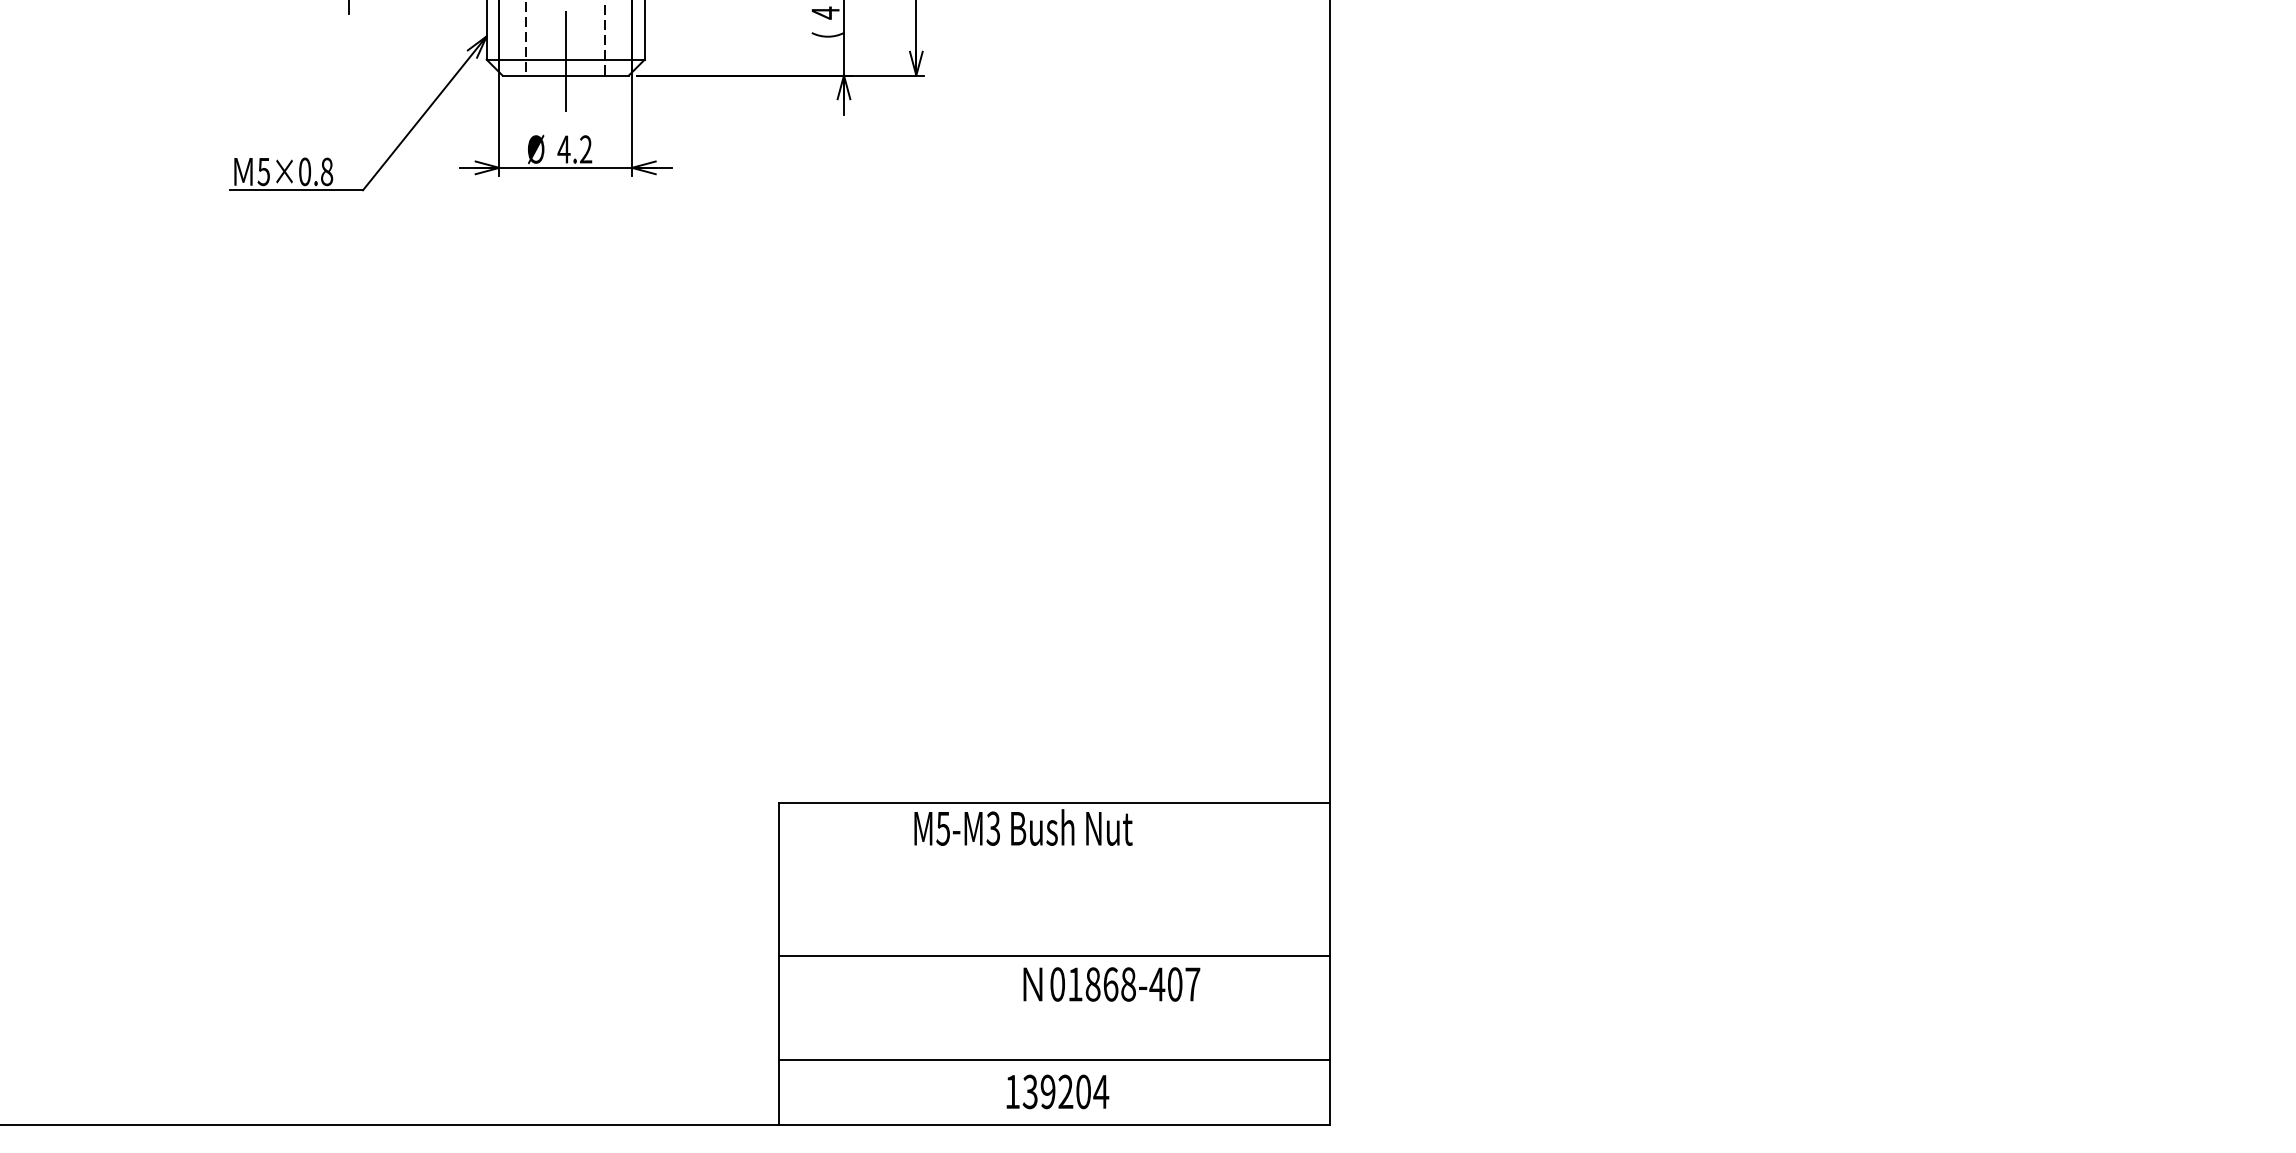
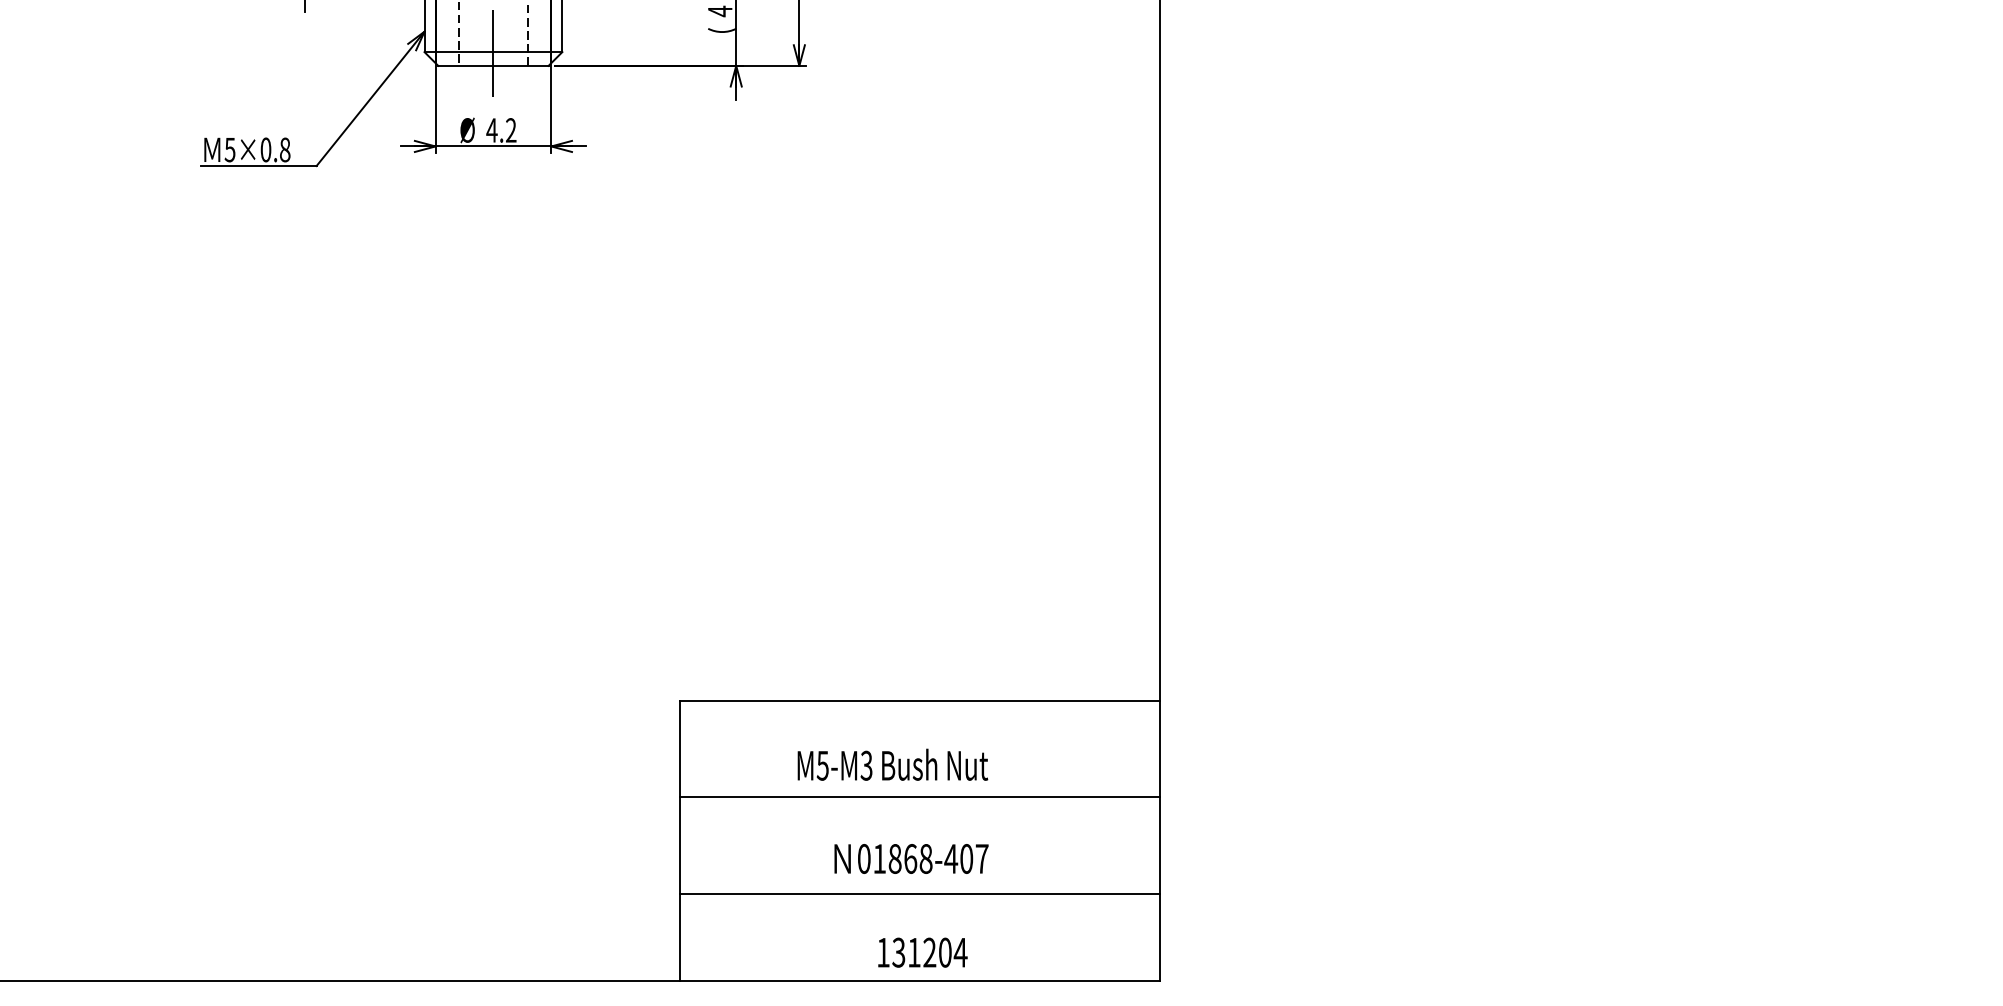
text: (1023, 827) -> (892, 764), moved
line: (1053, 955) -> (919, 797), moved
text: (1111, 984) -> (911, 858), moved
line: (1053, 1060) -> (919, 893), moved
text: (1047, 1091) -> (913, 952), 139204 -> 131204

